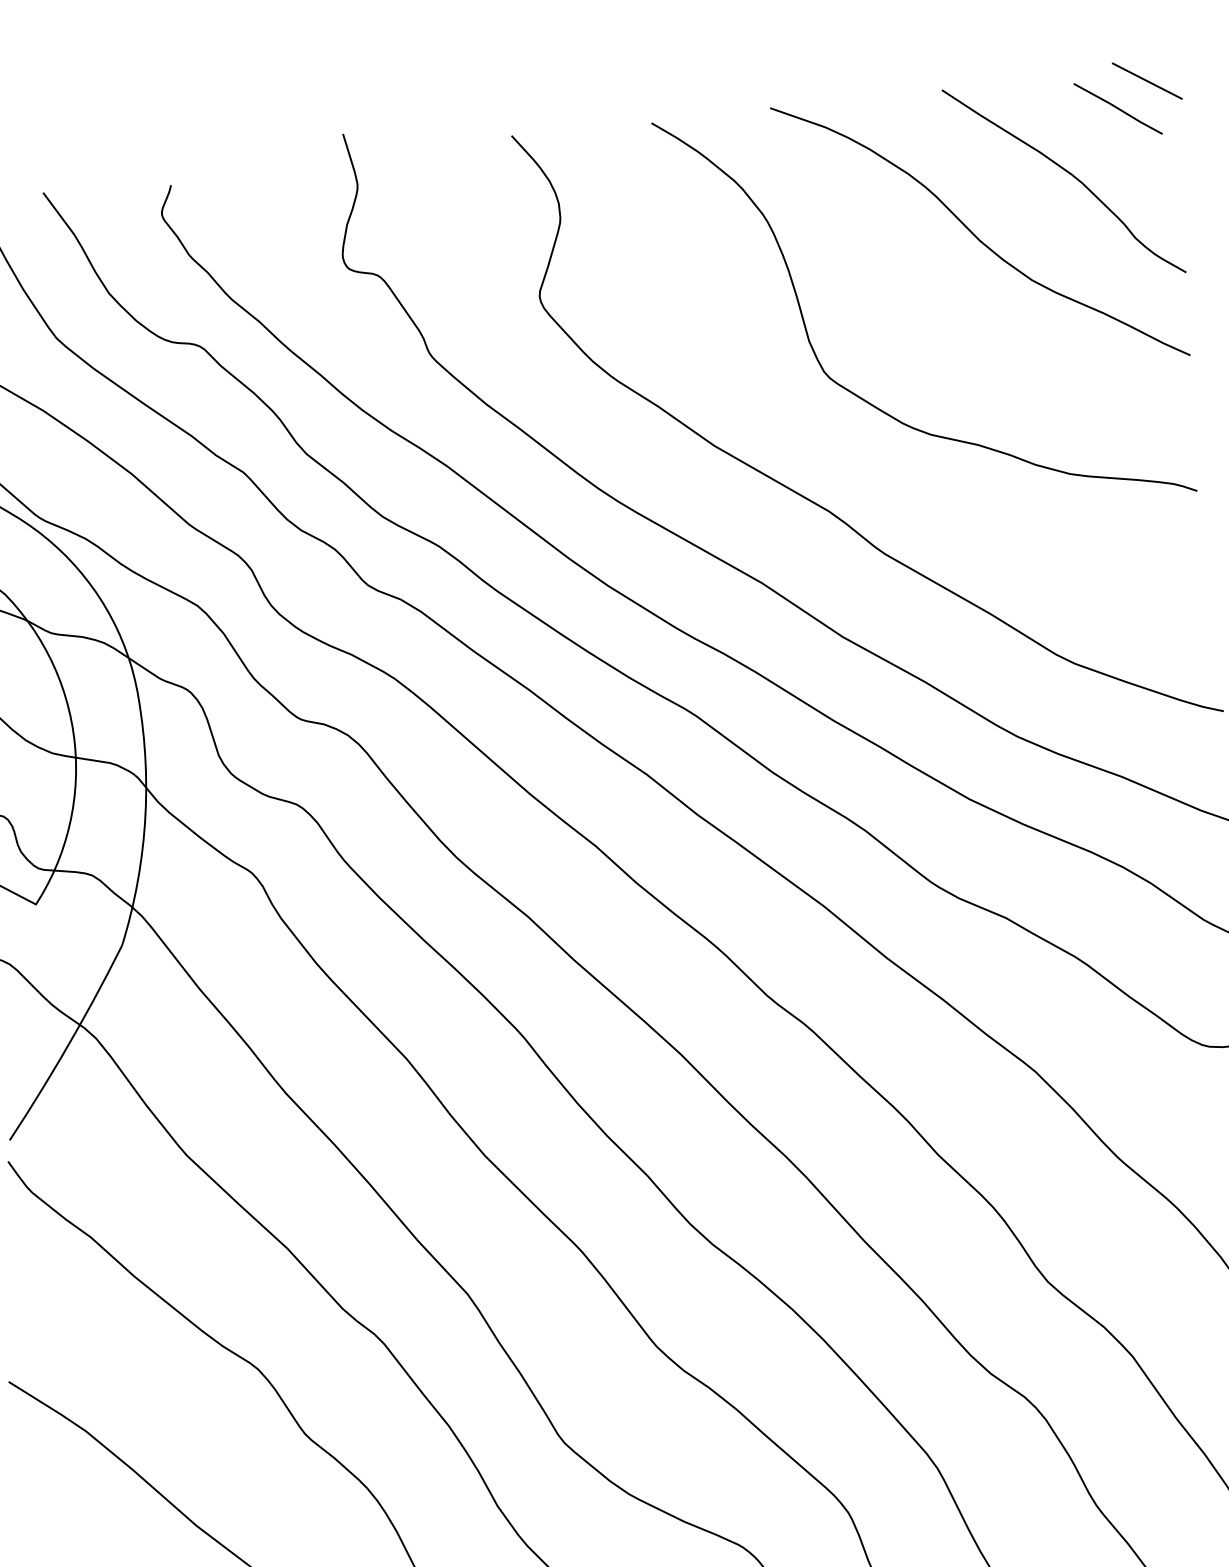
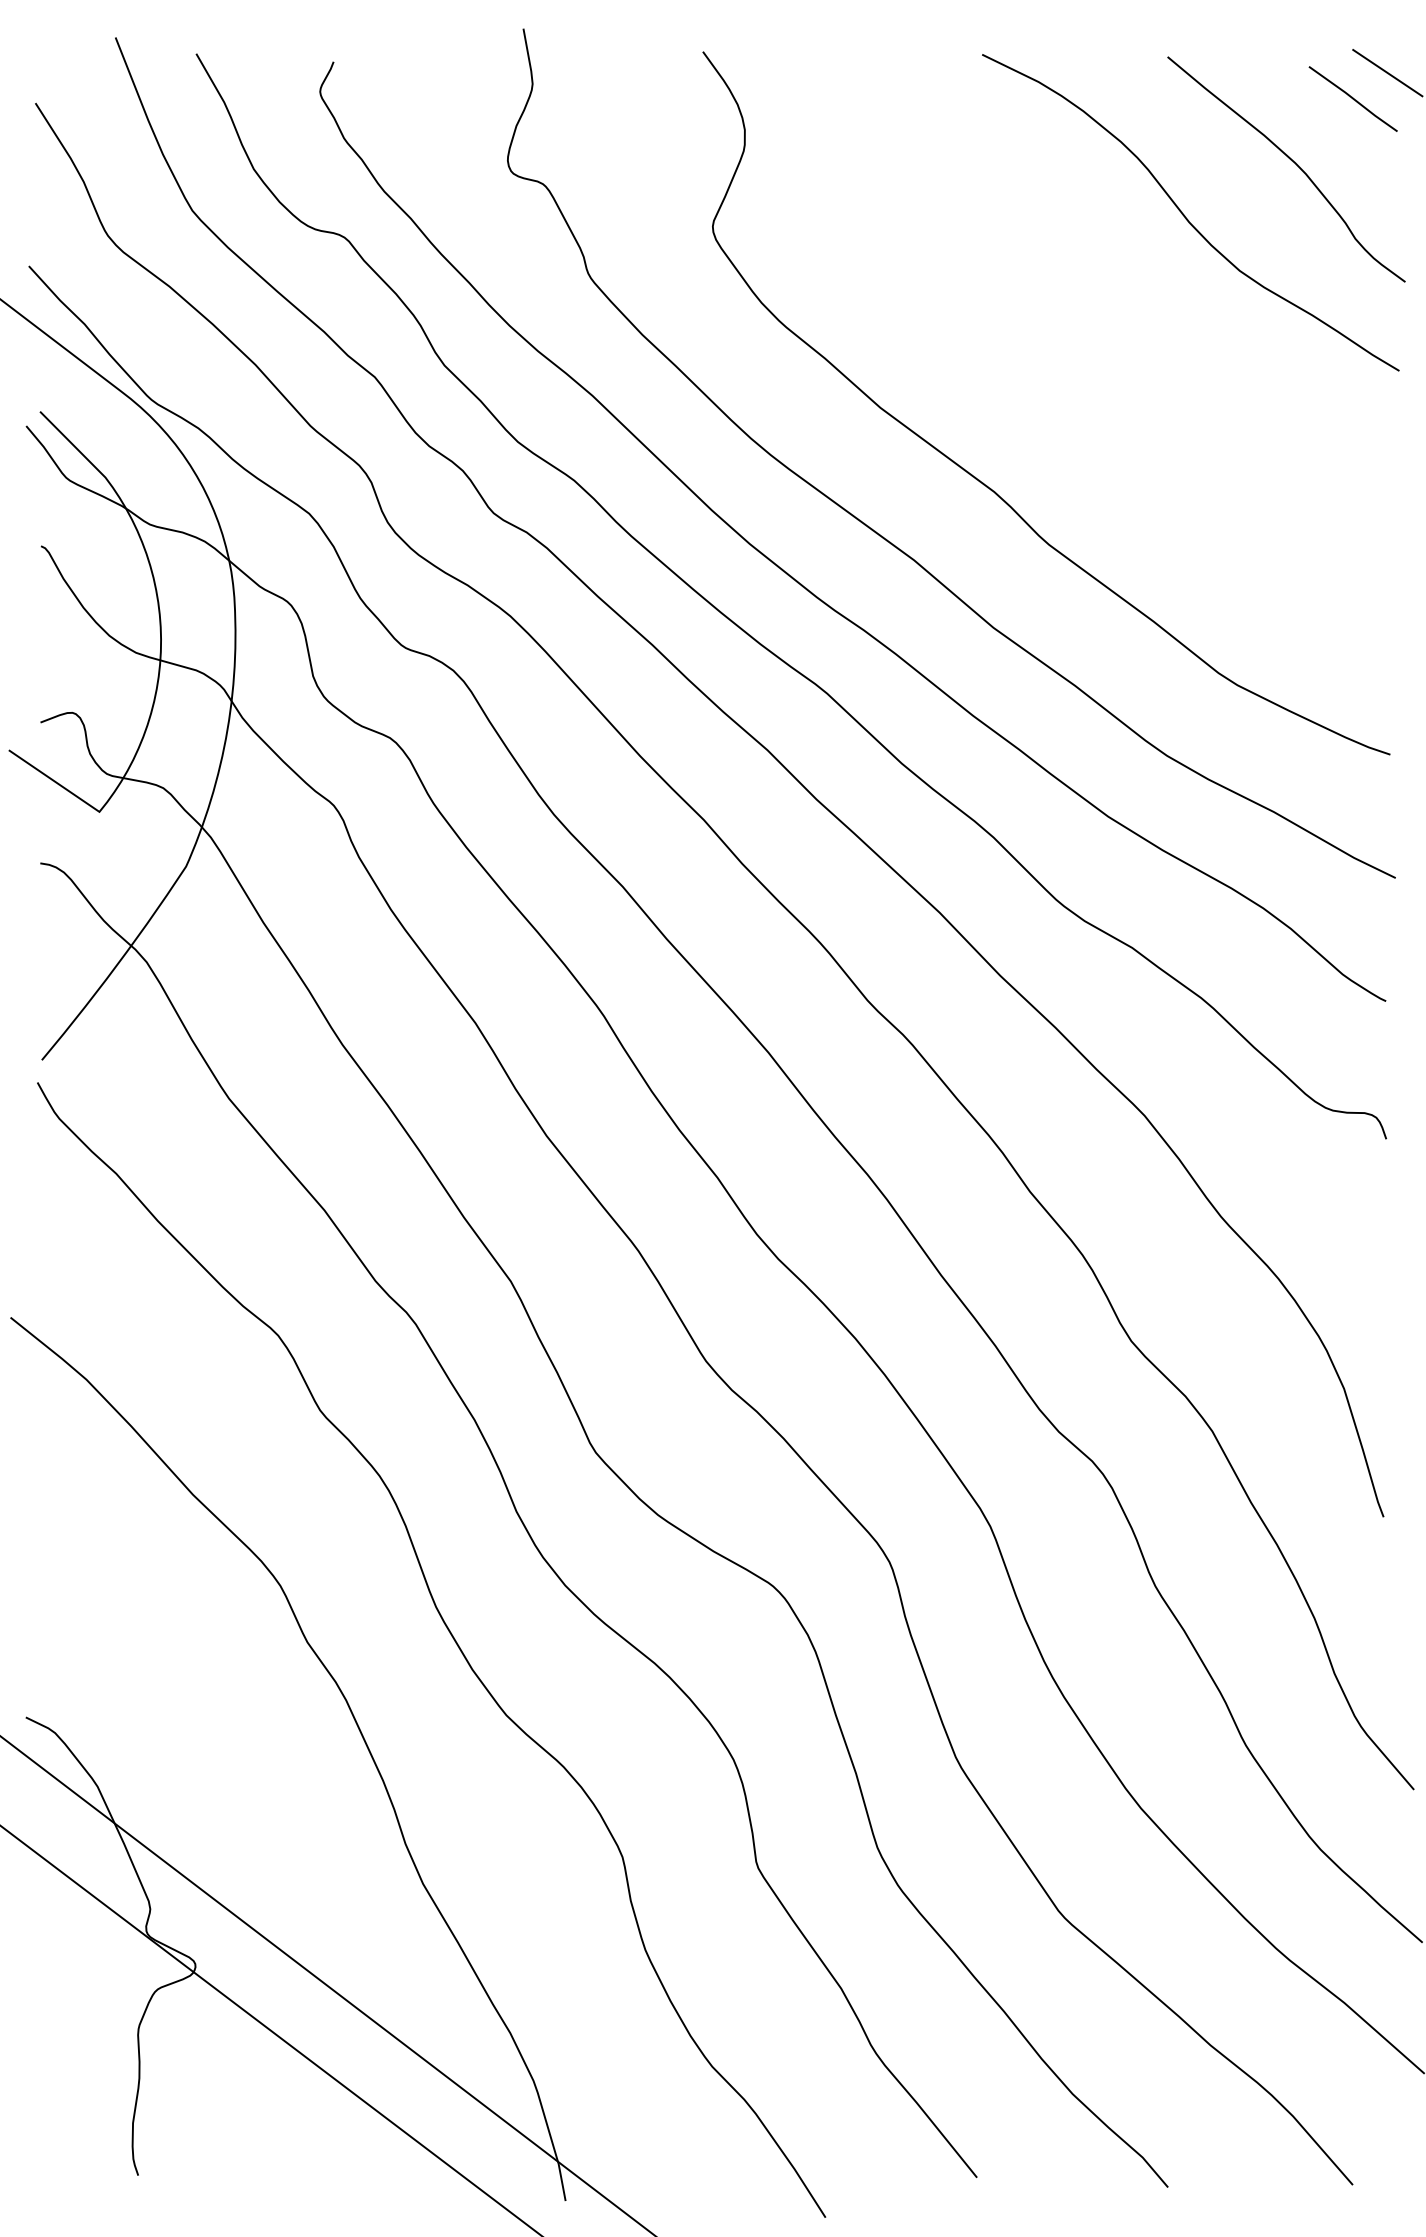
curve: (870, 402) -> (1052, 381), removed

